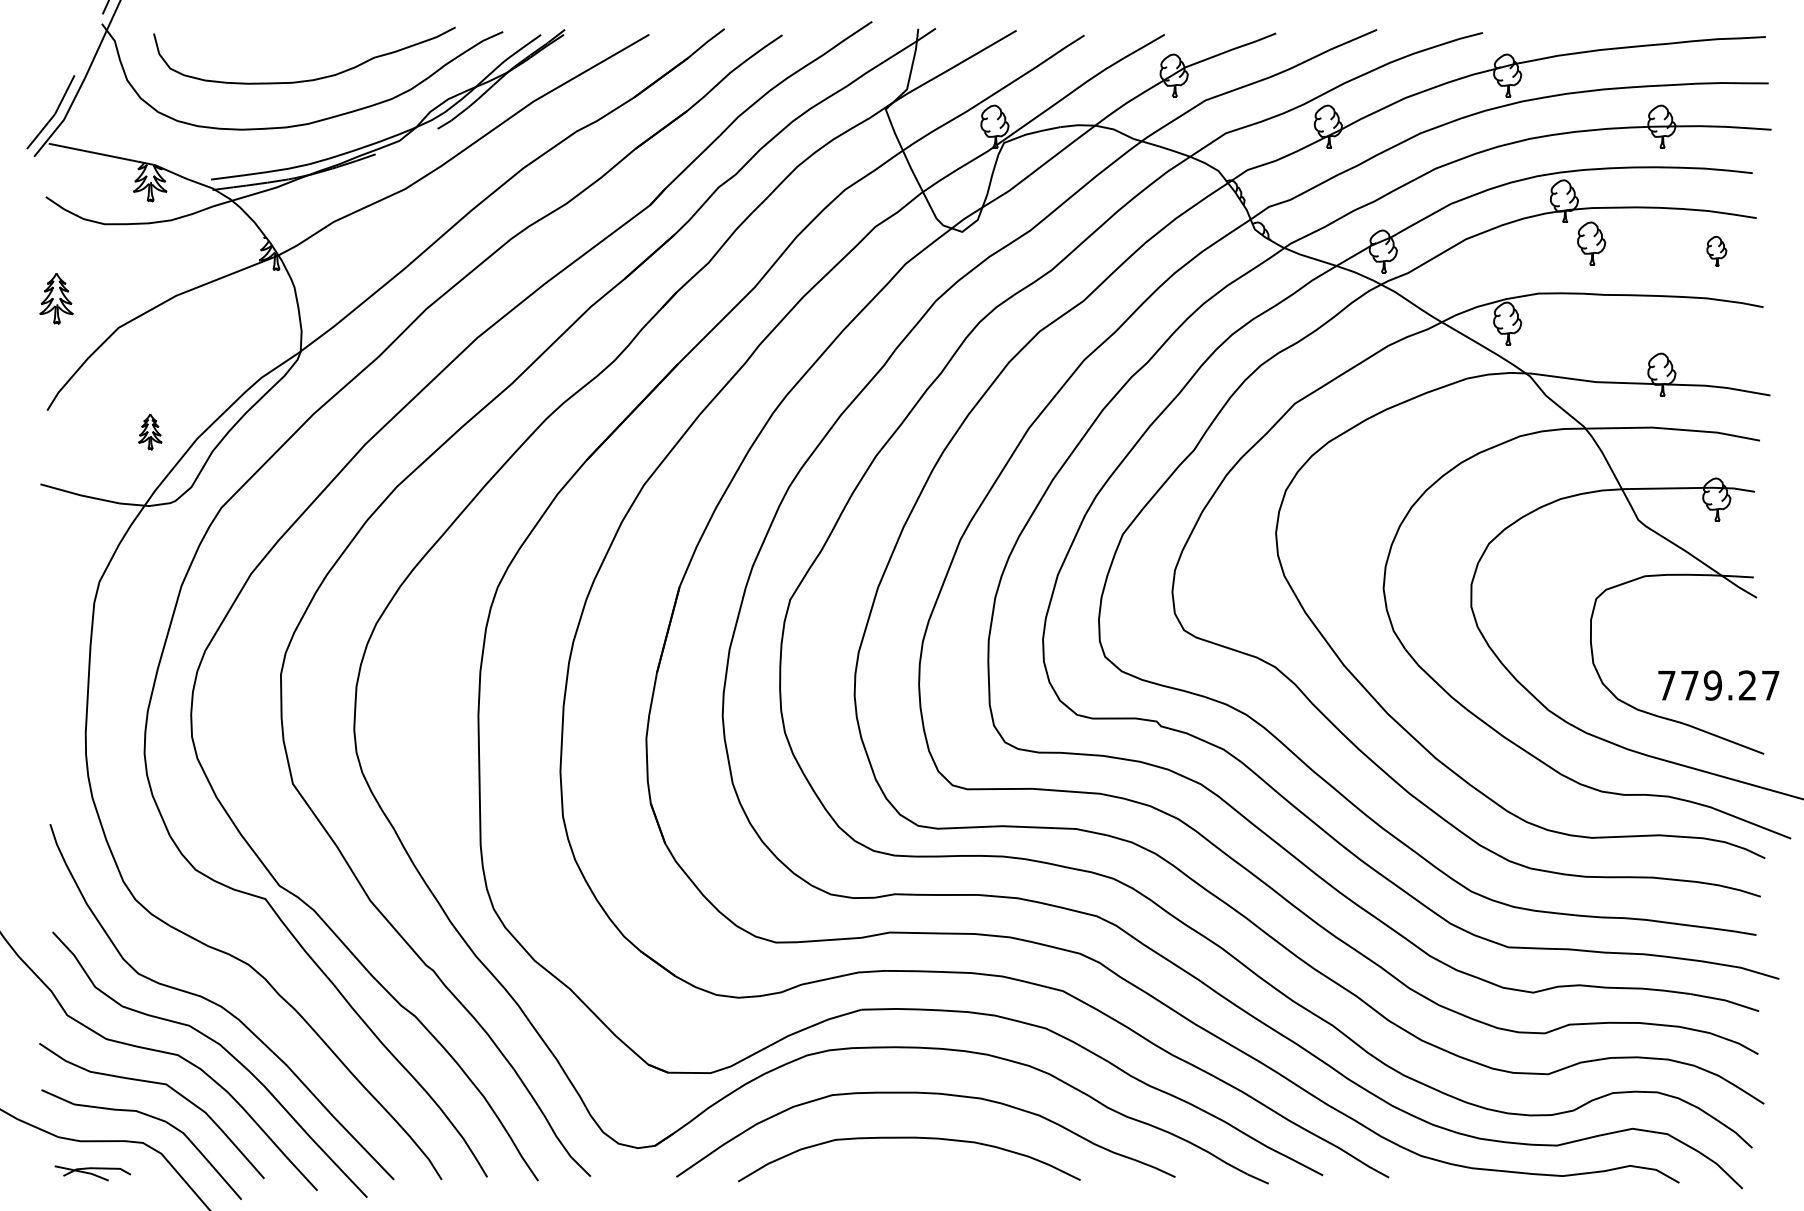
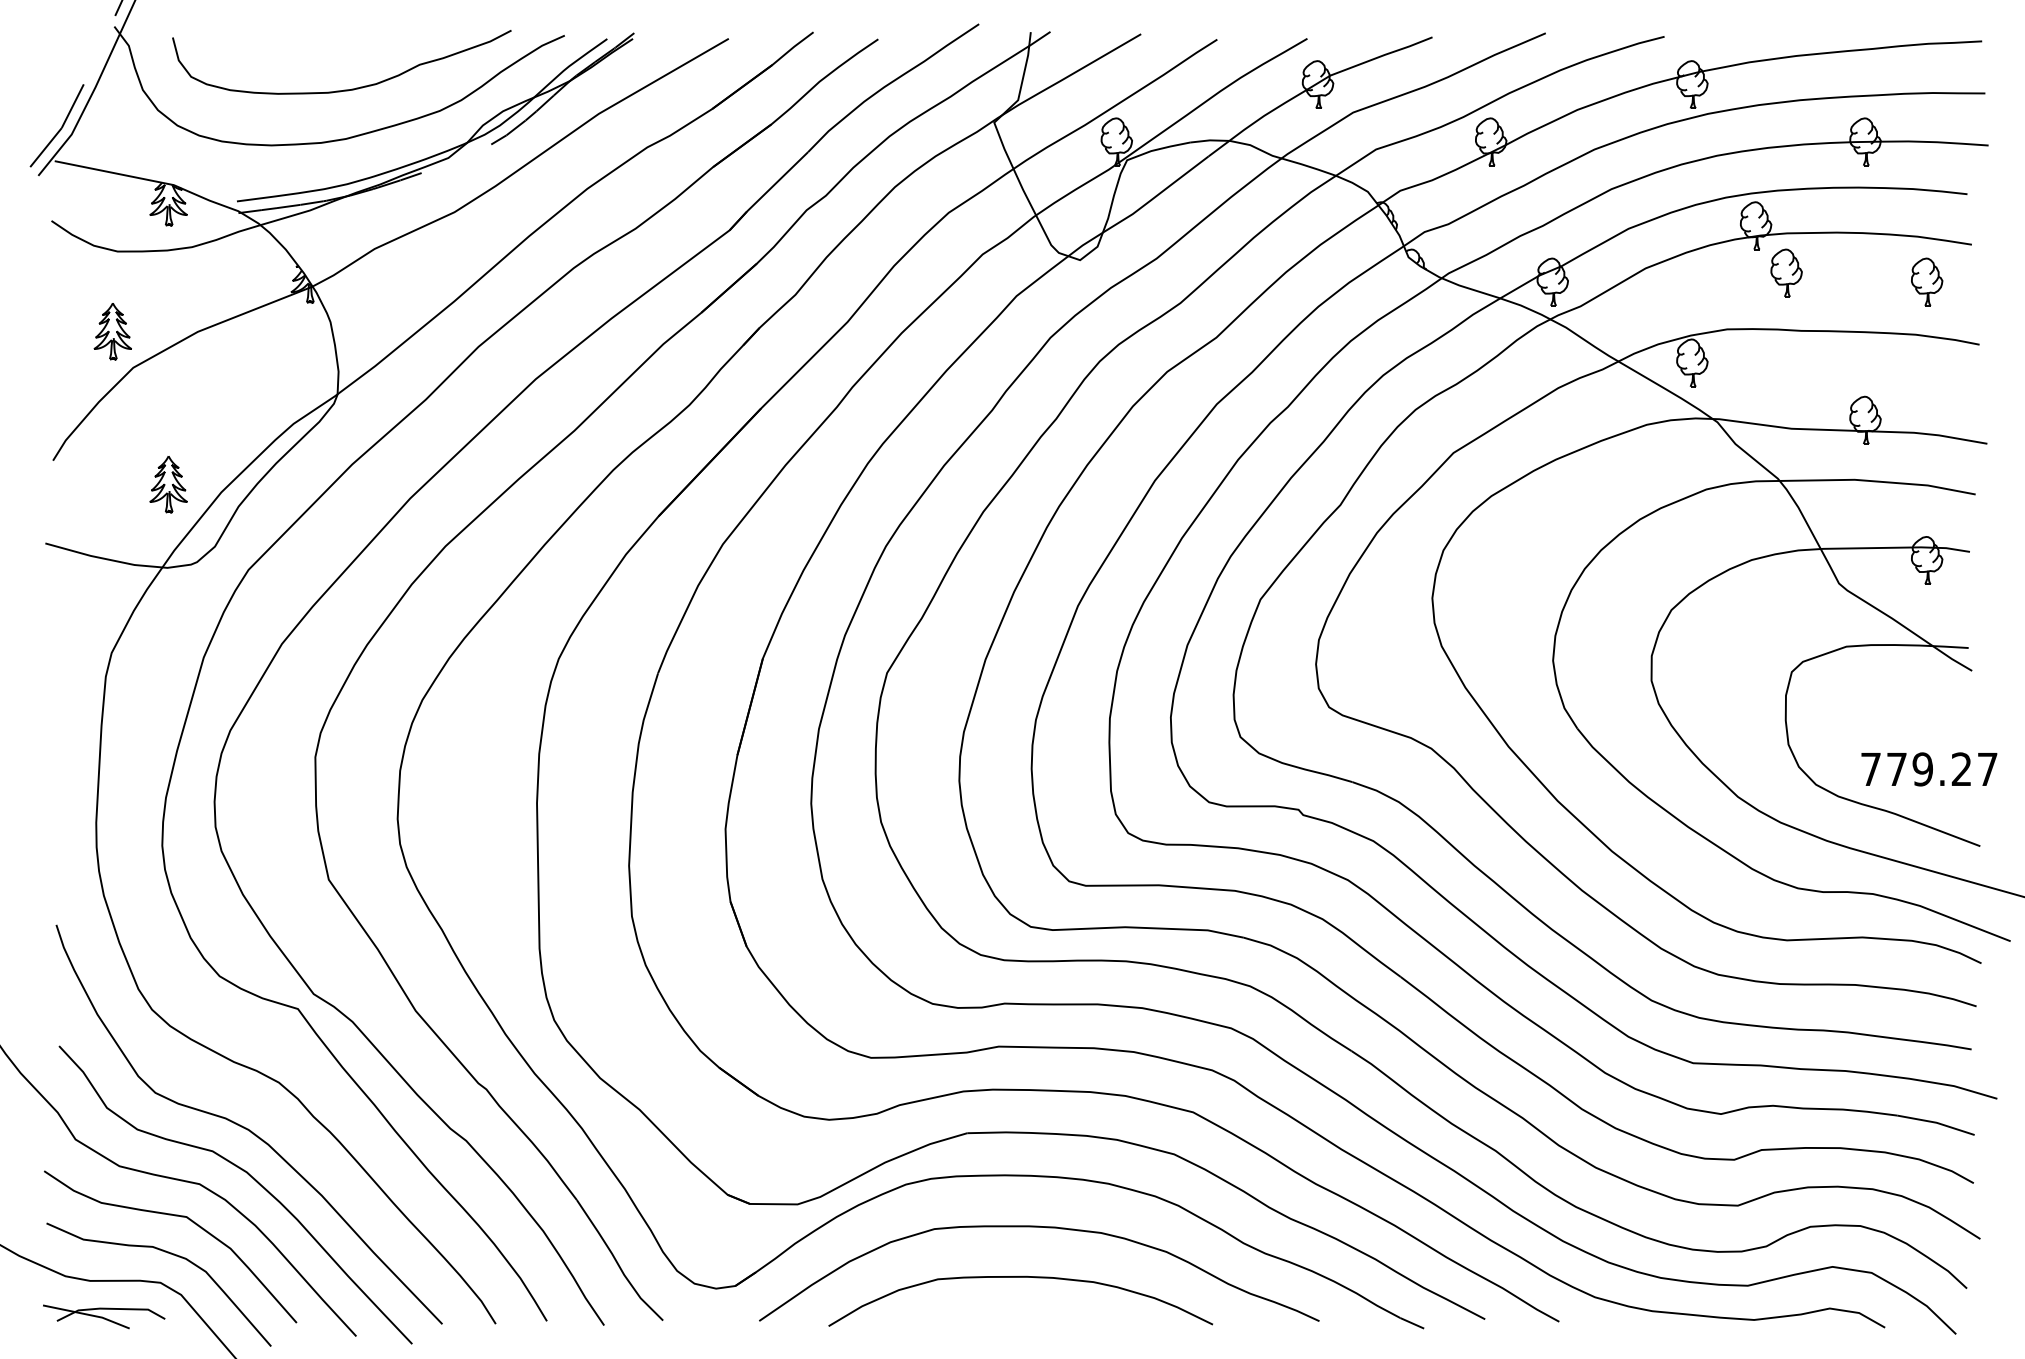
part: (1716, 251) -> (1926, 282), size x1.43
part: (56, 298) -> (112, 331), moved
part: (150, 431) -> (168, 484), size x1.43
part: (92, 1173) -> (103, 1317), size x1.43

